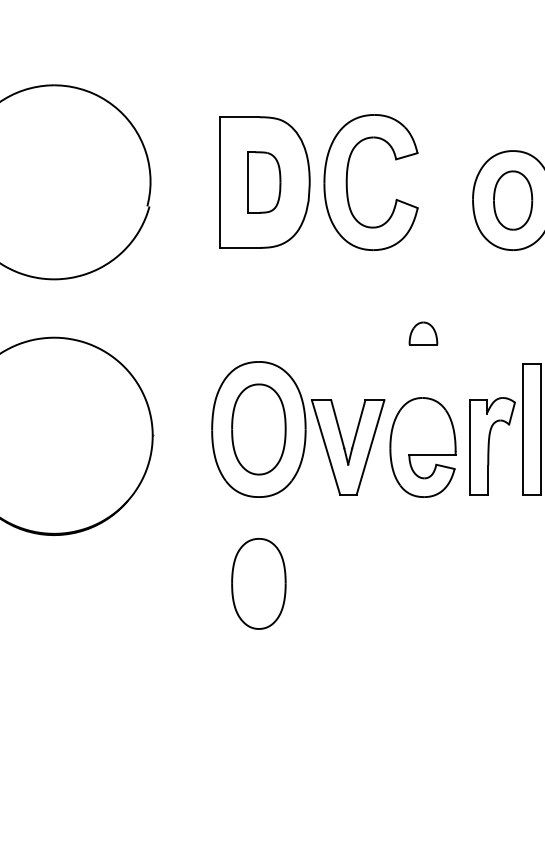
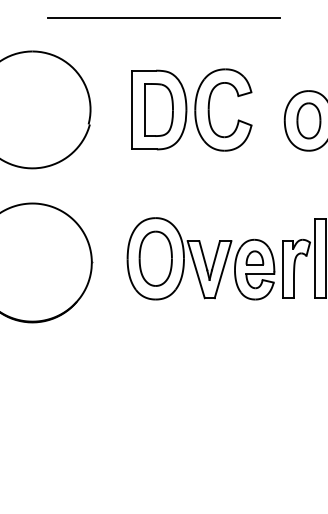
line: (273, 28) -> (164, 17), added
part: (263, 181) -> (158, 109), size x1.43
part: (422, 332) -> (254, 257), moved
part: (258, 583) -> (155, 351), removed

